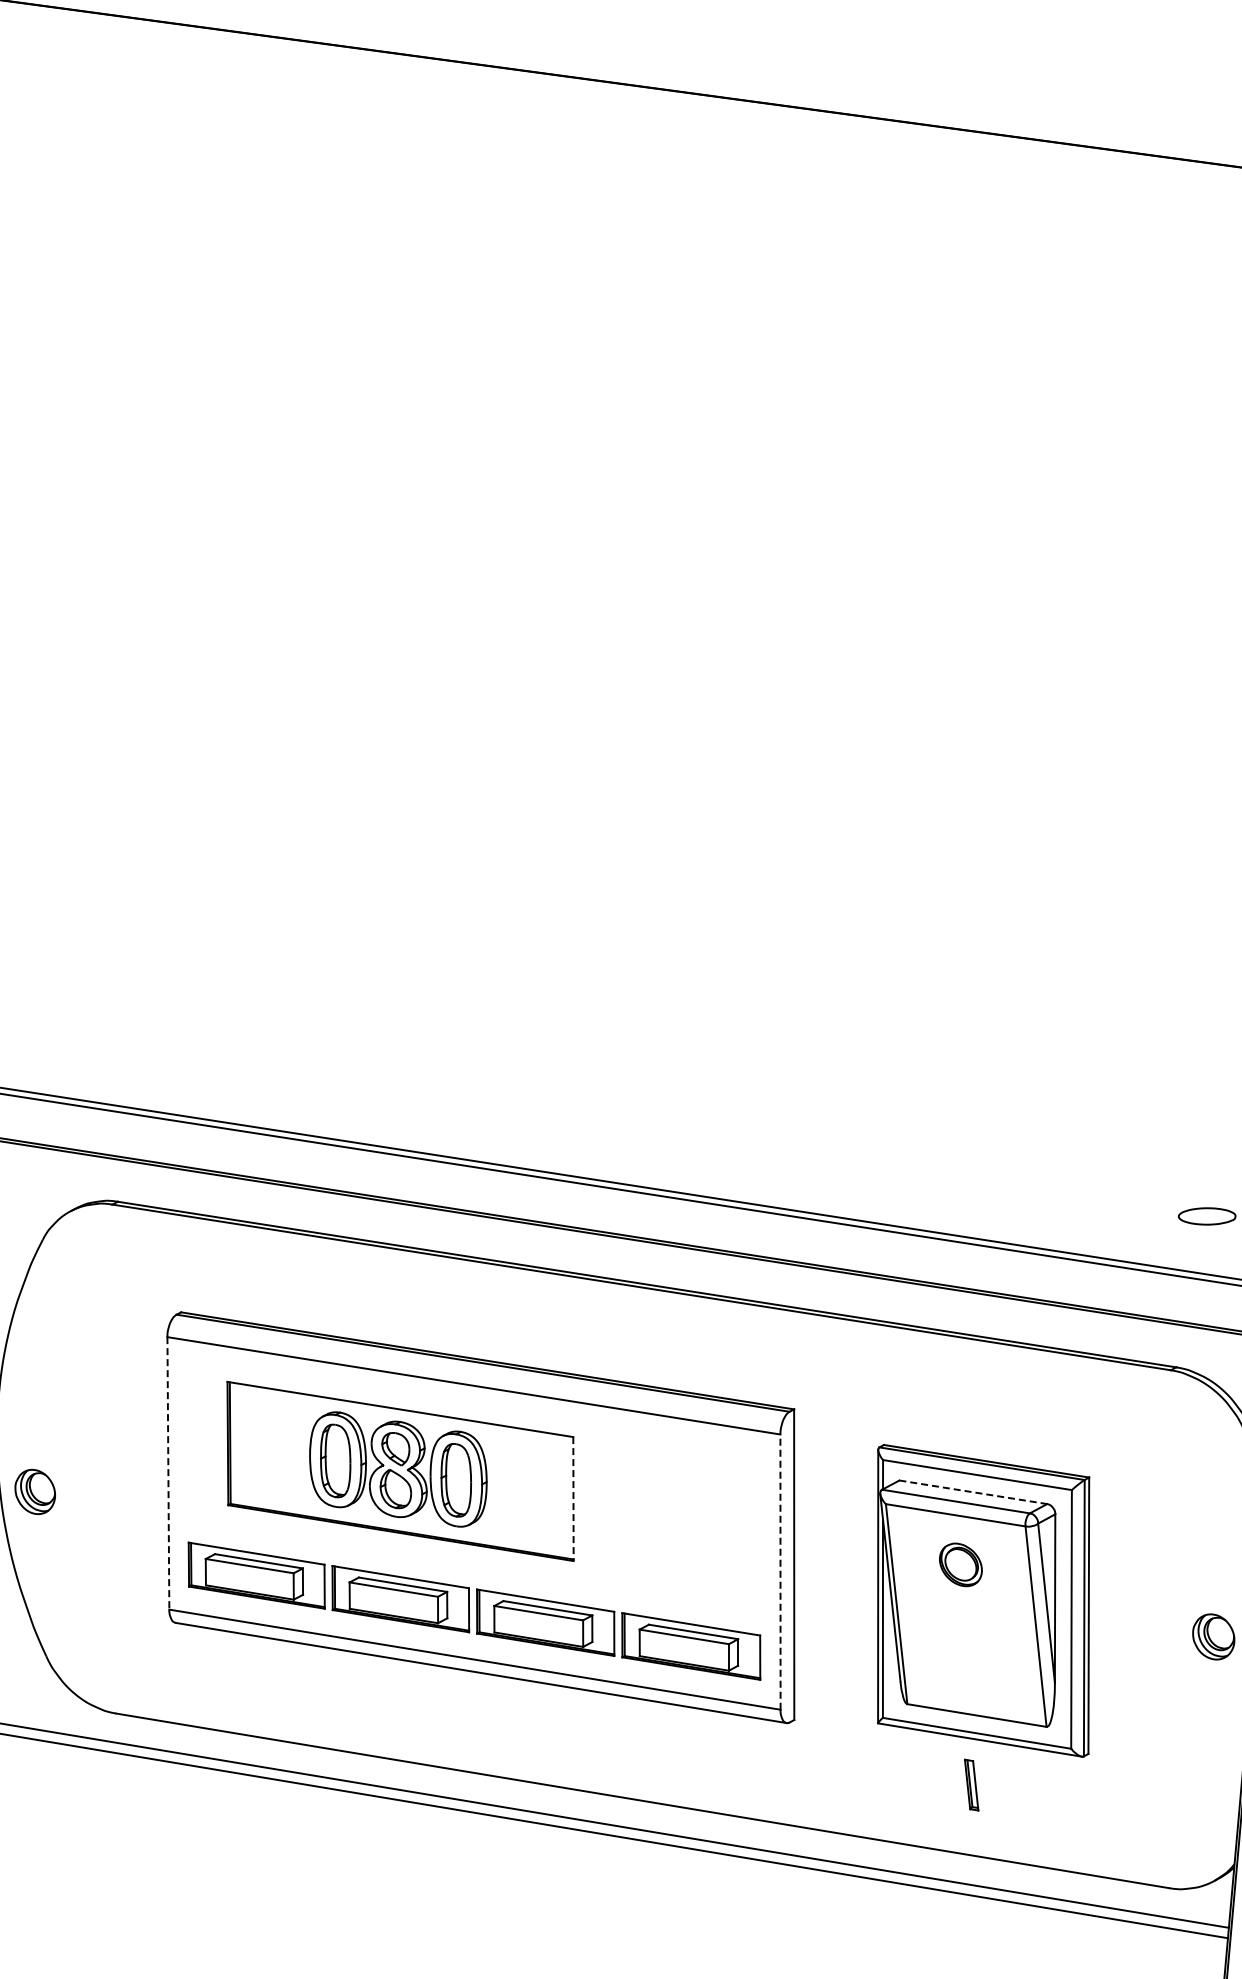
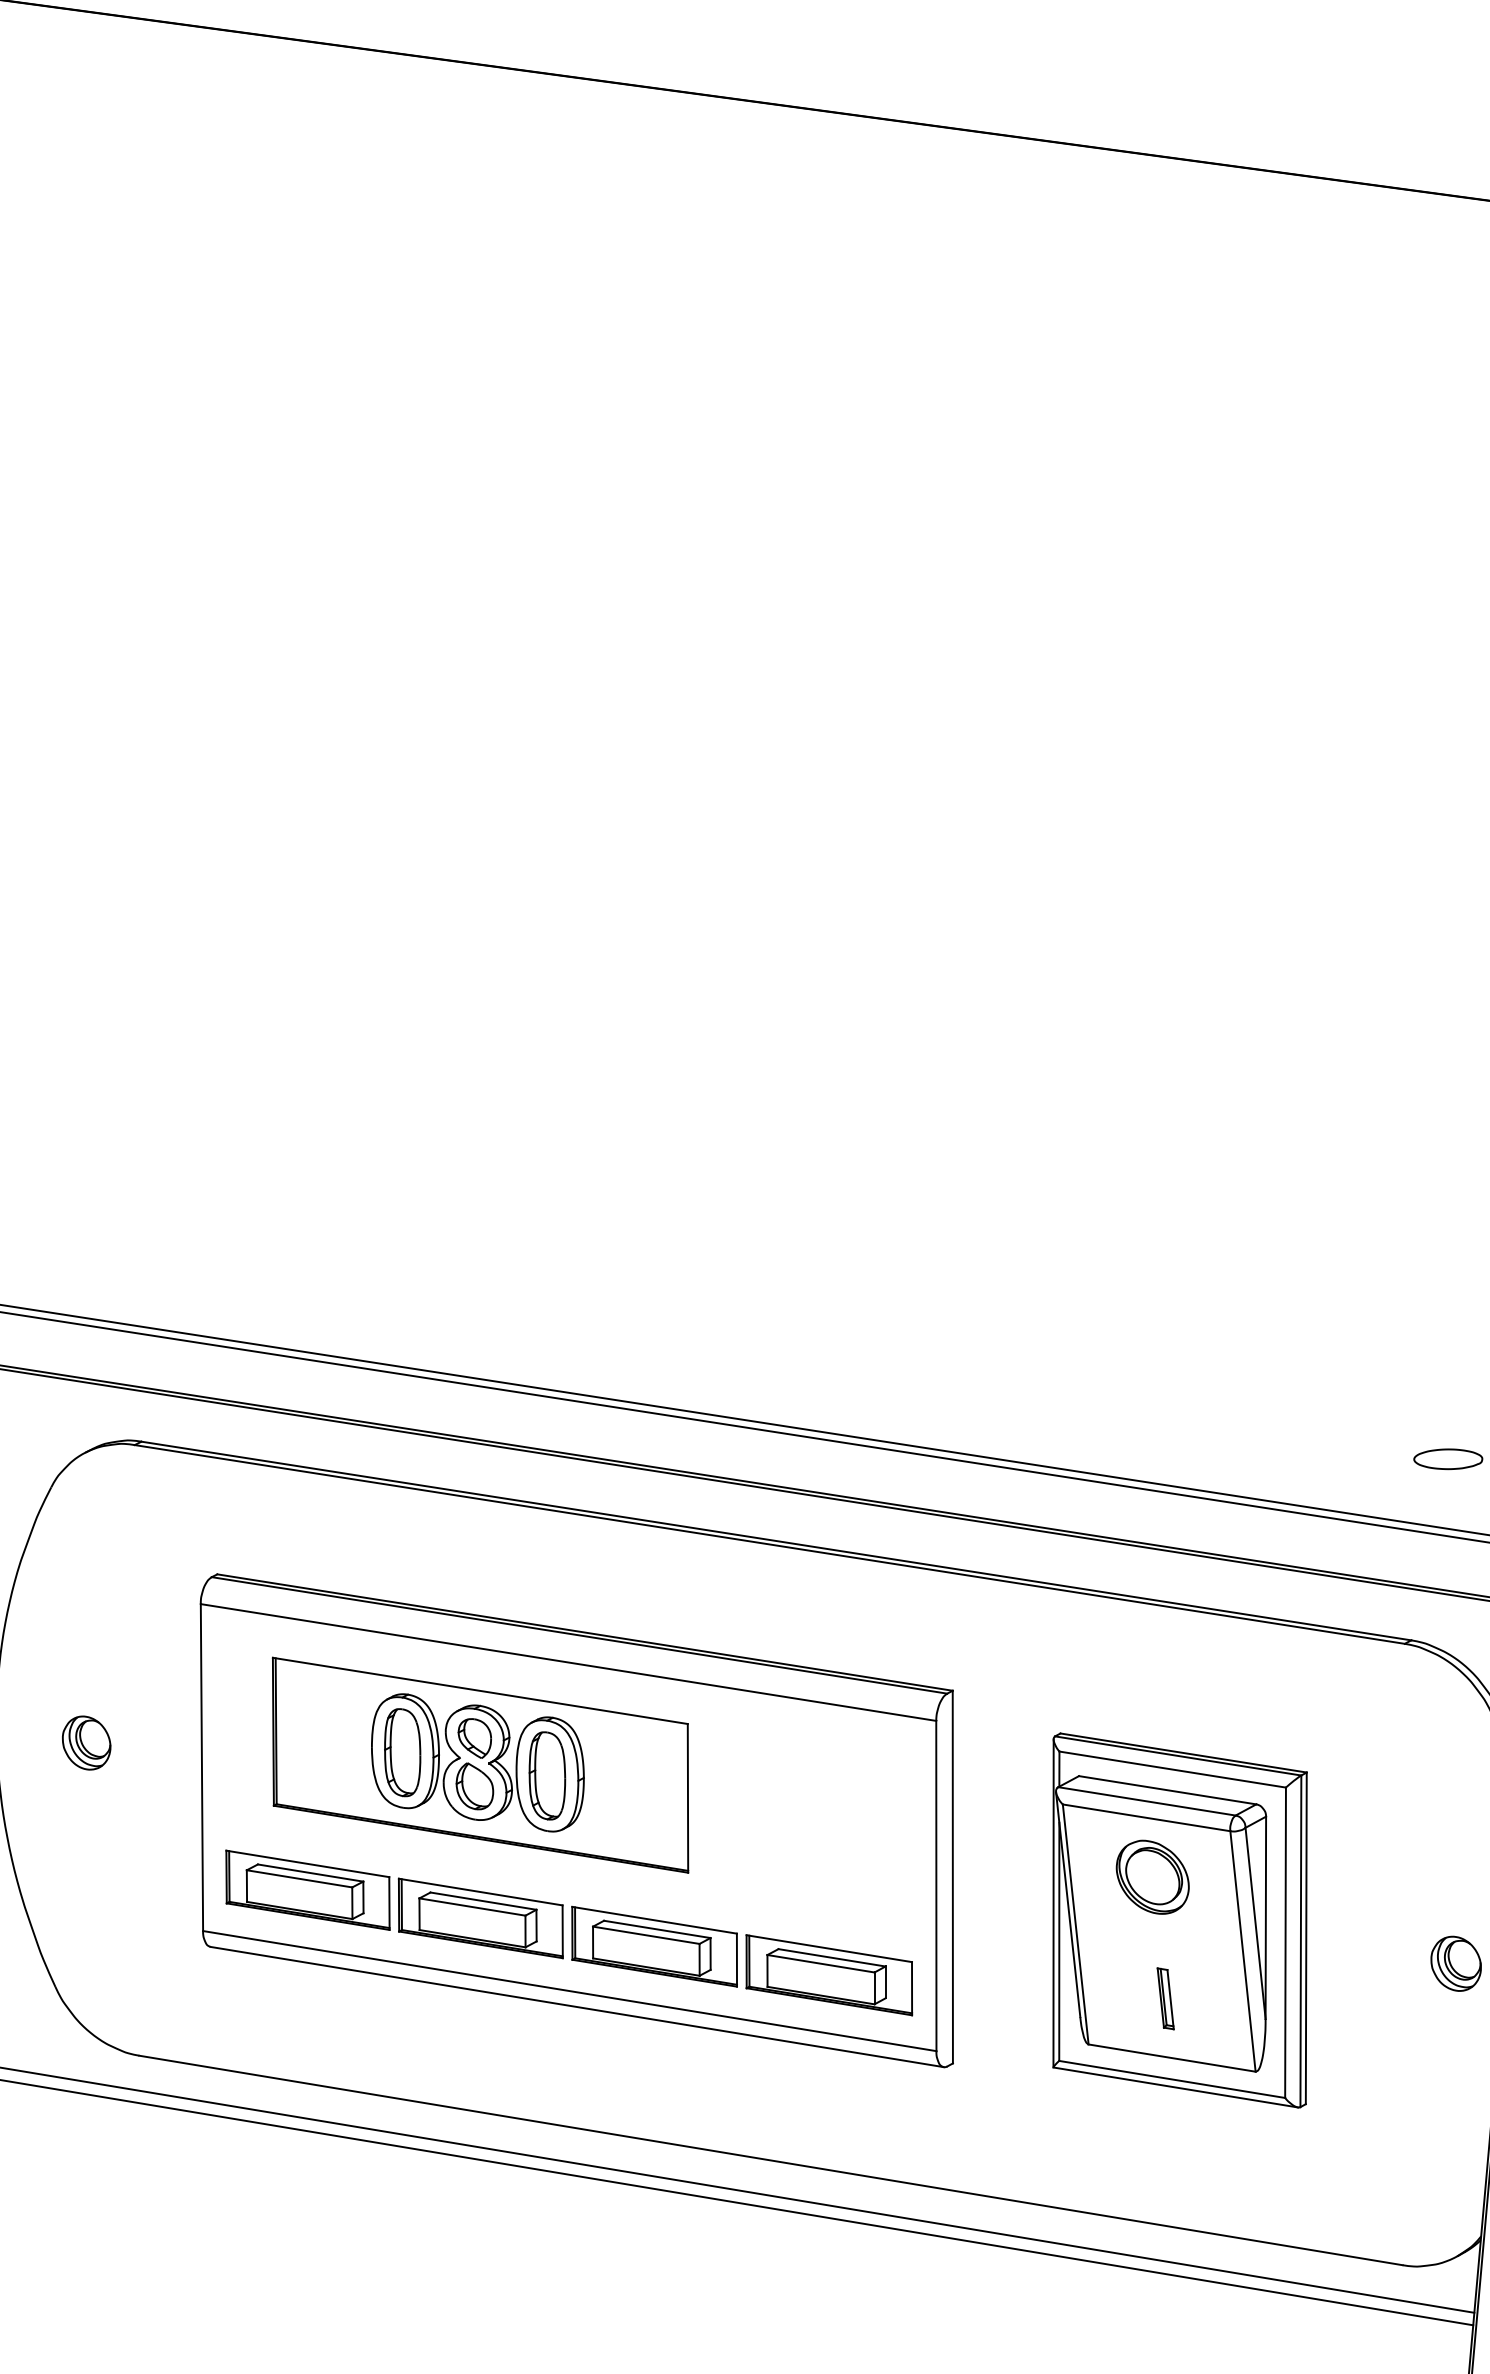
line: (168, 1473) -> (202, 1767), dashed -> solid
part: (34, 1491) -> (85, 1742), moved
line: (973, 1492) -> (1167, 1790), dashed -> solid
line: (573, 1499) -> (688, 1798), dashed -> solid
part: (960, 1564) -> (1152, 1876), size x1.43
line: (780, 1572) -> (936, 1886), dashed -> solid
part: (971, 1784) -> (1165, 1998), moved

